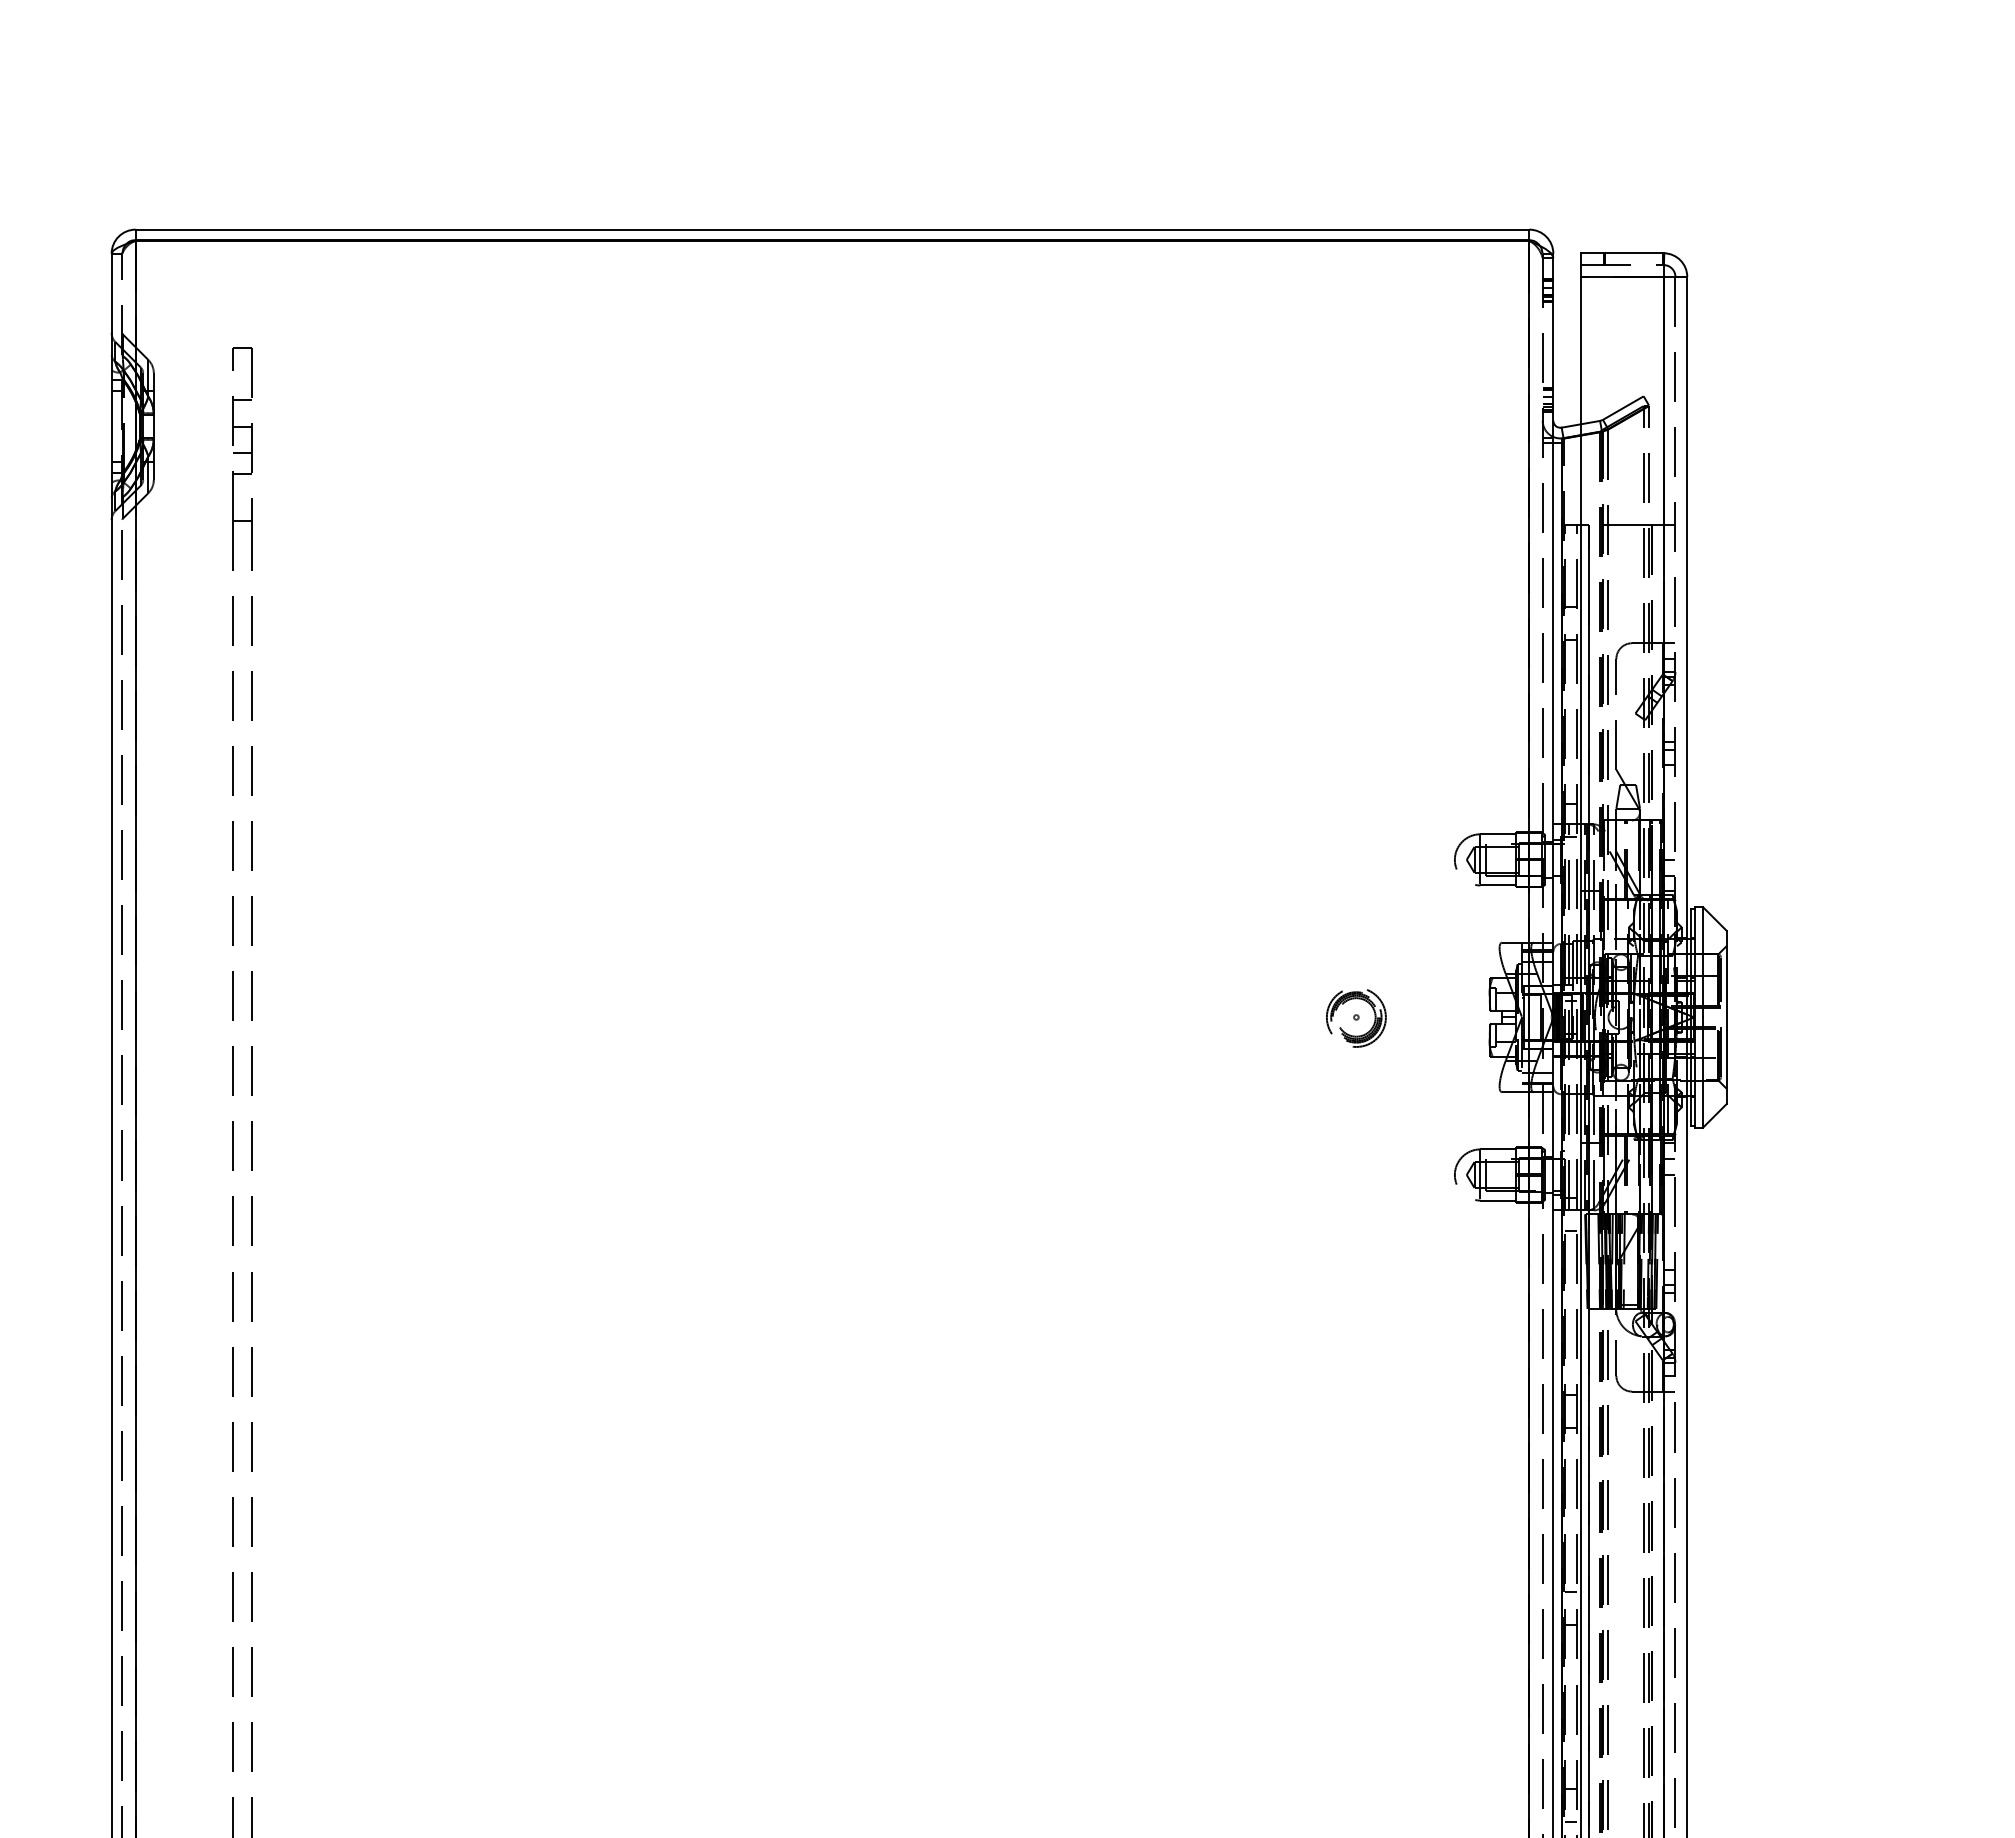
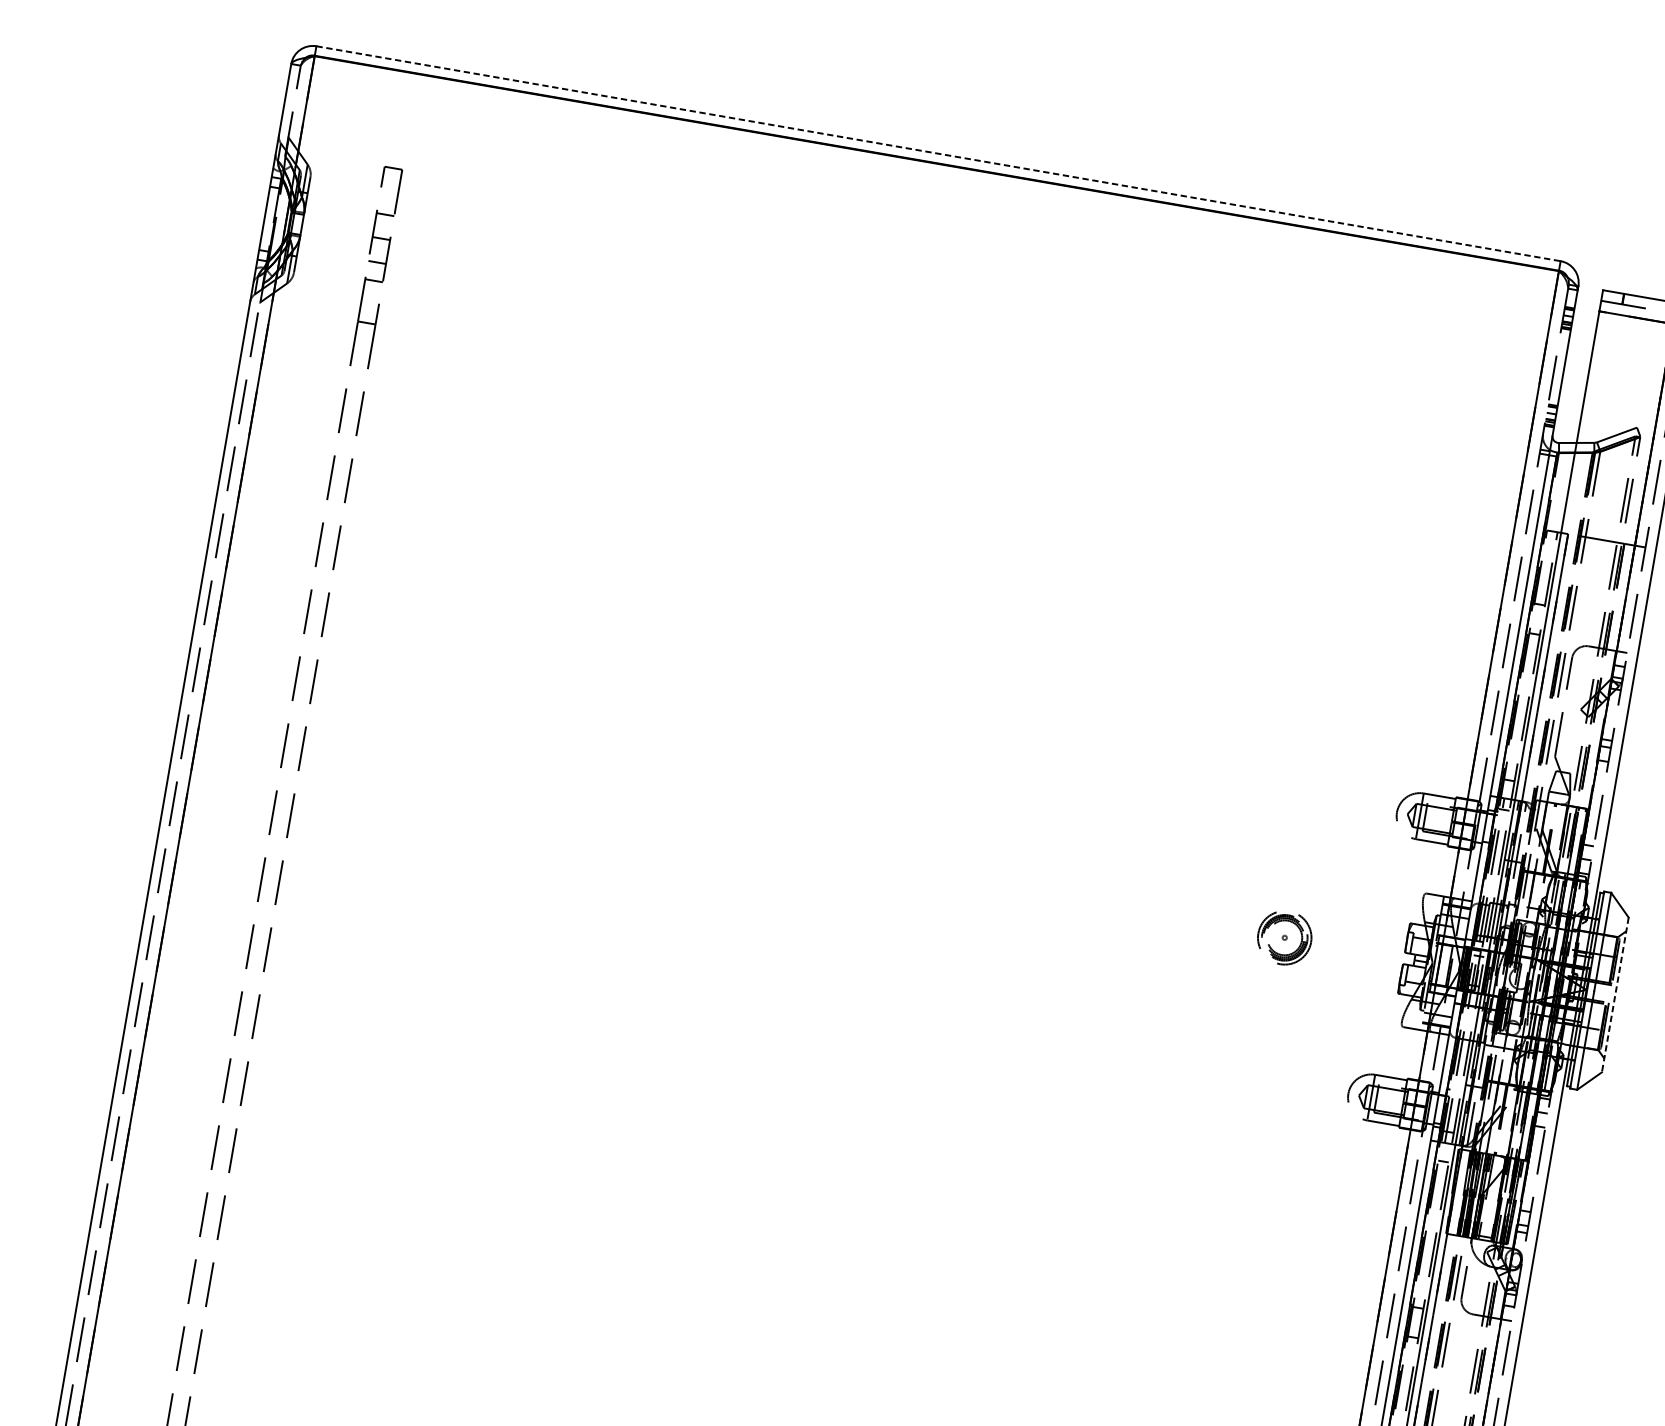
line: (832, 229) -> (938, 153), solid -> dashed
line: (1726, 1017) -> (1615, 994), solid -> dashed

